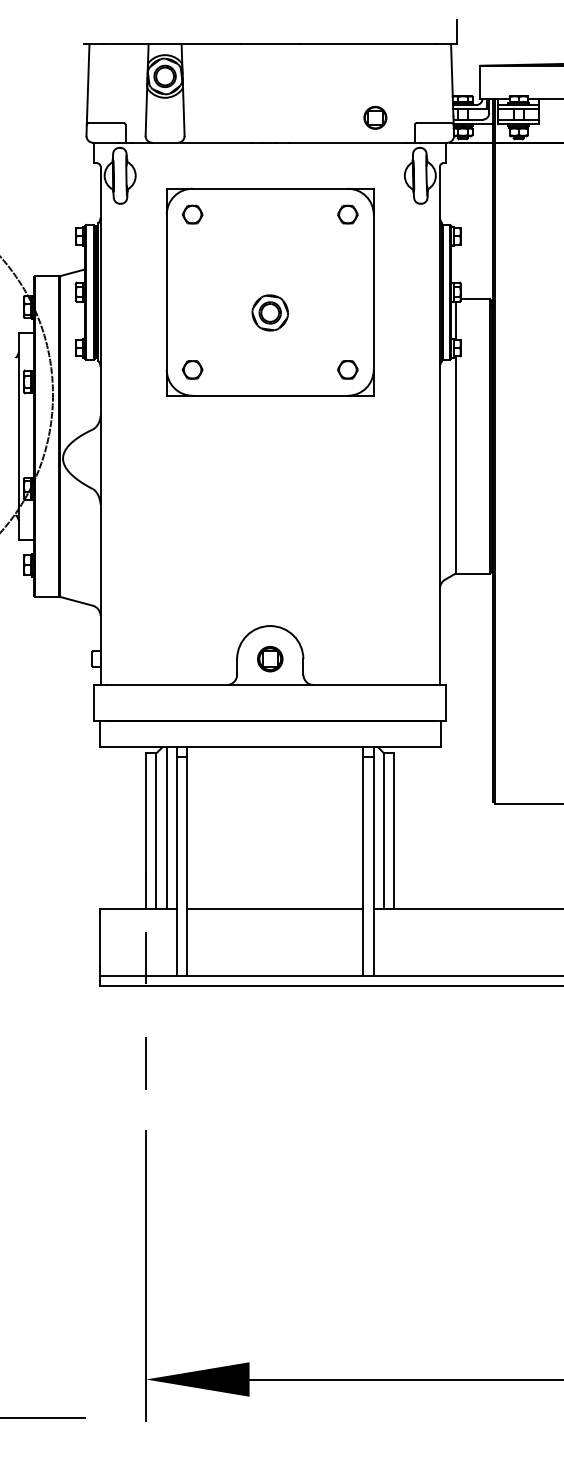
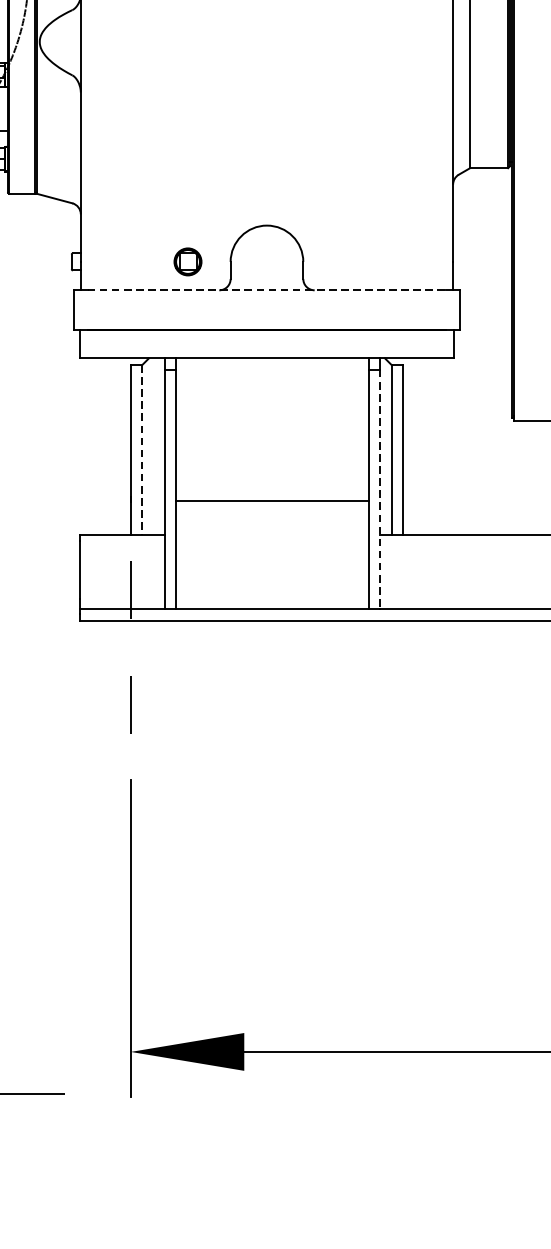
part: (270, 659) -> (188, 262), moved
line: (270, 685) -> (267, 290), solid -> dashed
line: (166, 827) -> (153, 446), removed
line: (156, 830) -> (142, 449), solid -> dashed
line: (373, 867) -> (380, 490), solid -> dashed
line: (275, 908) -> (272, 501), moved

